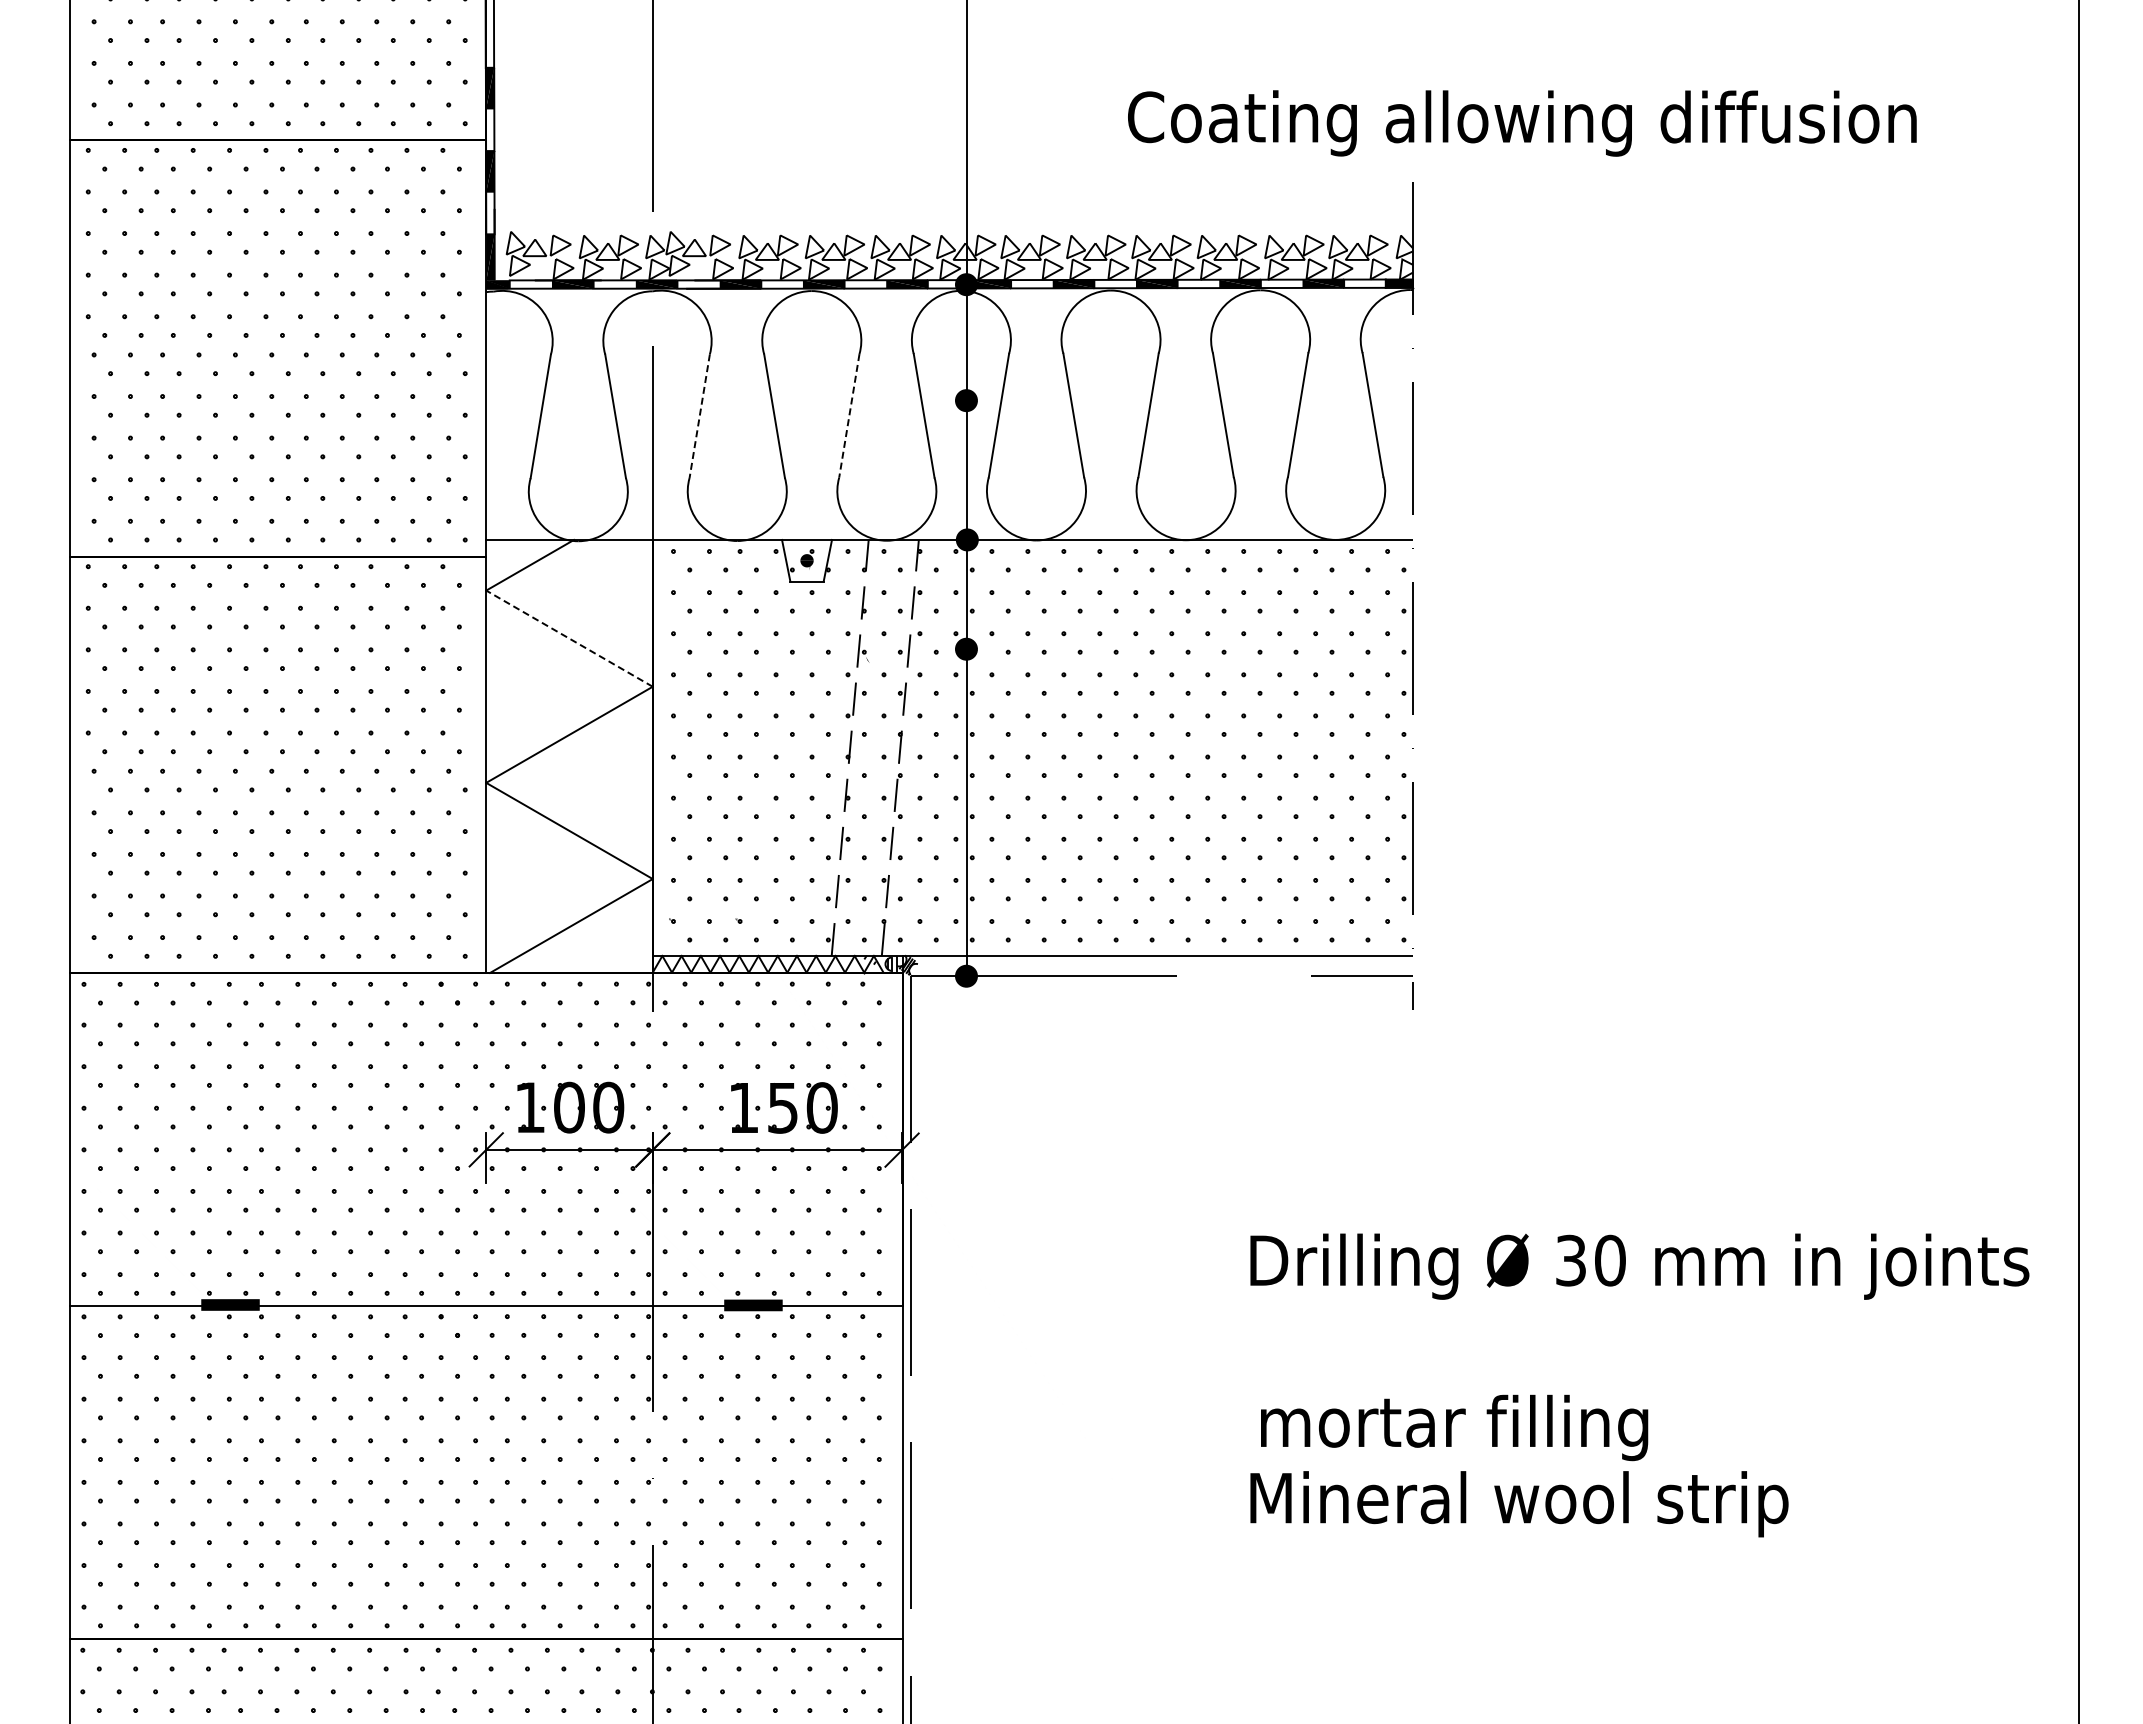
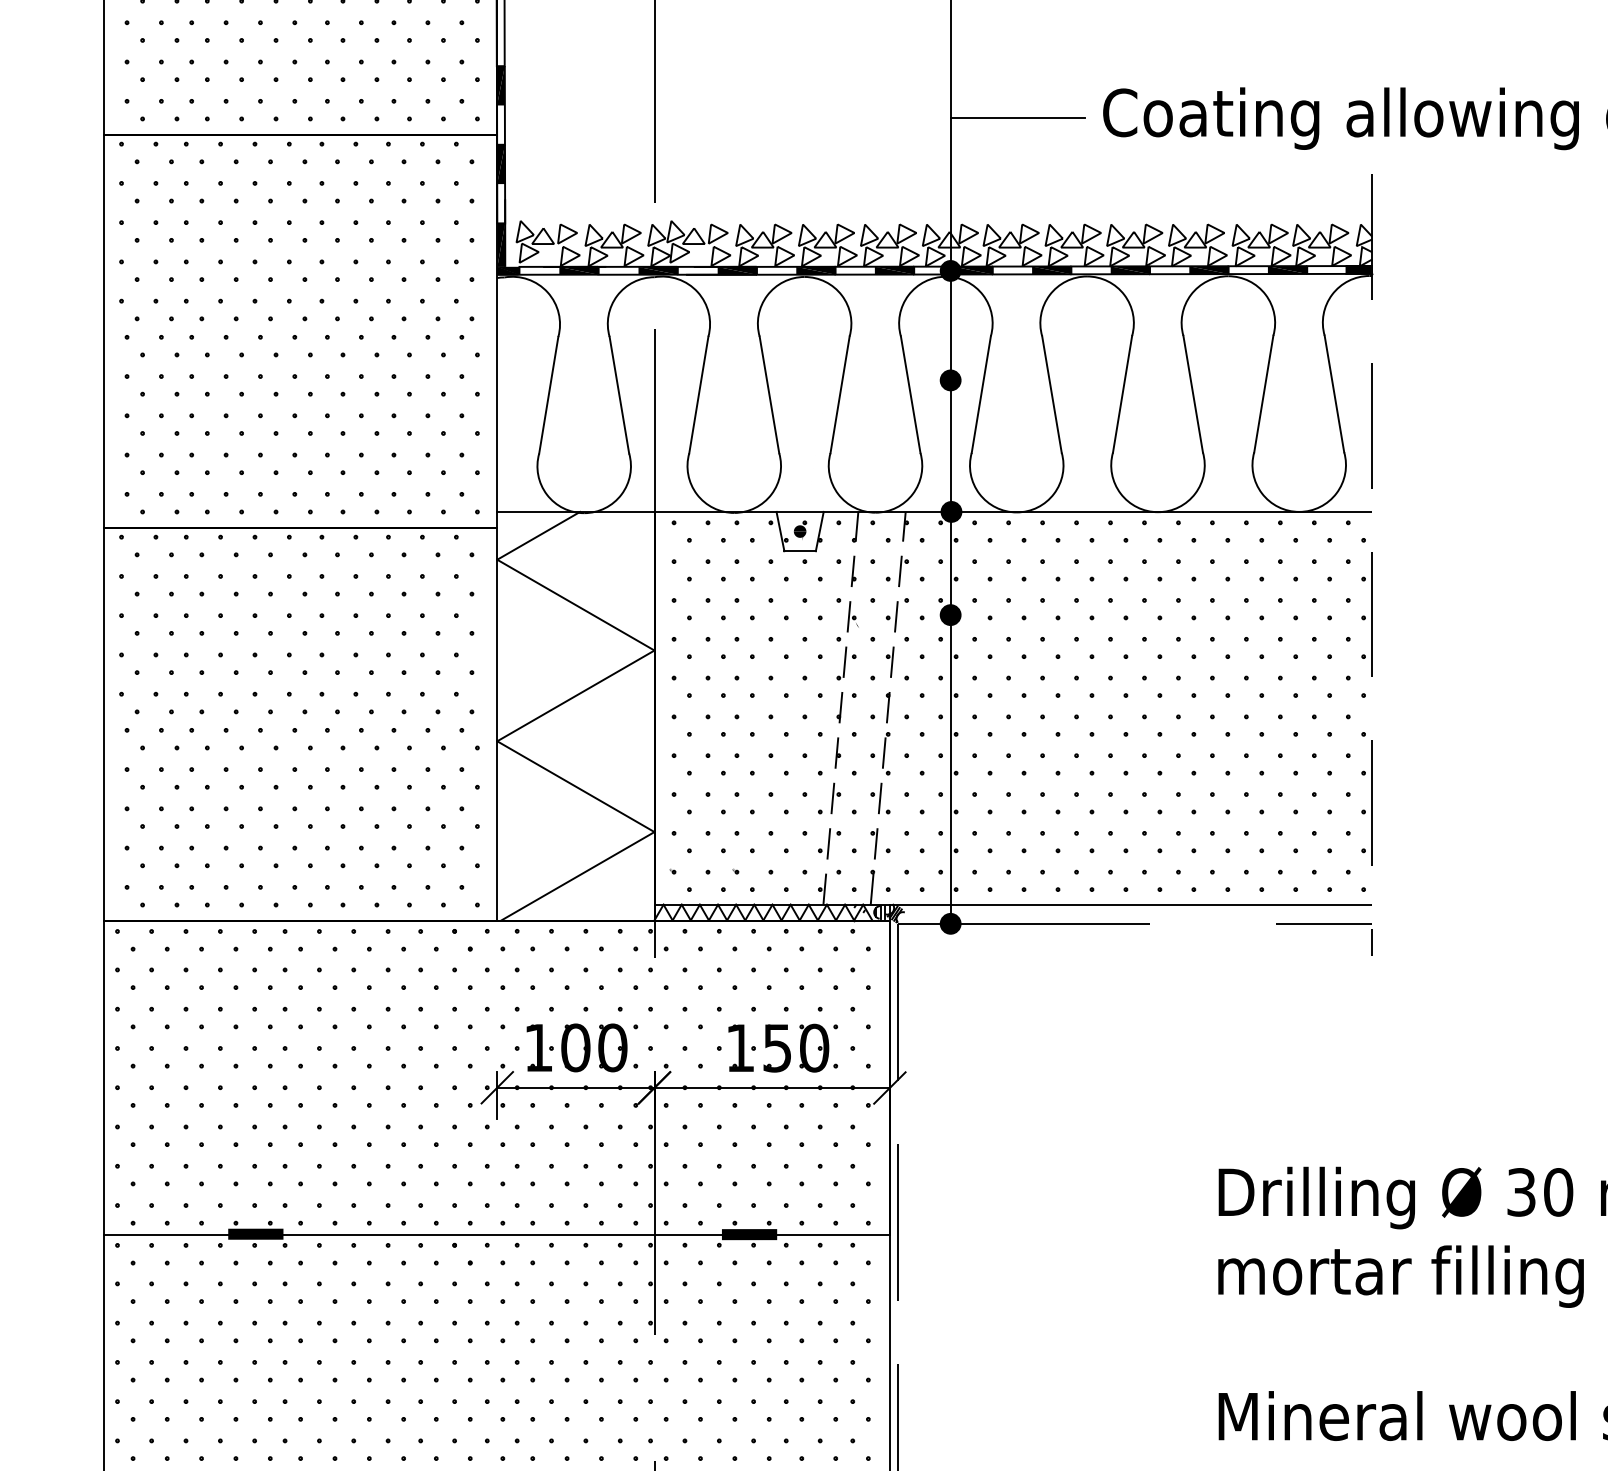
line: (1037, 123) -> (1017, 118), added
line: (849, 415) -> (840, 394), dashed -> solid
line: (699, 416) -> (698, 395), dashed -> solid
line: (569, 638) -> (575, 604), dashed -> solid
text: (1454, 1427) -> (1401, 1276), moved

